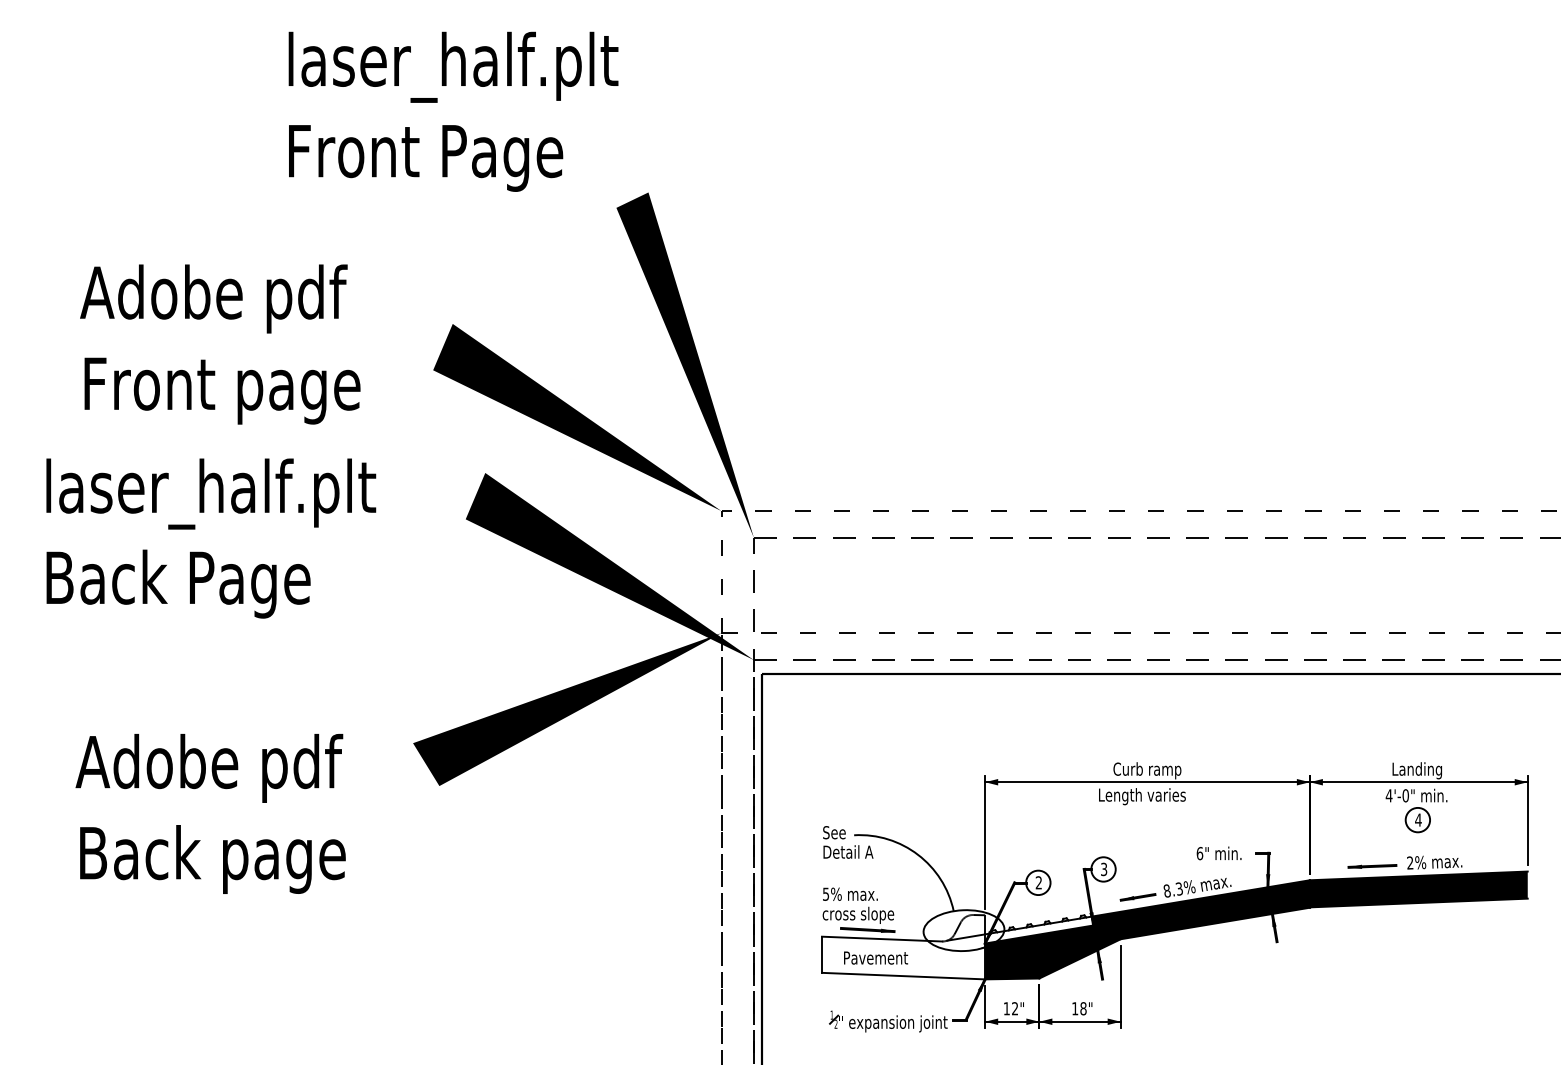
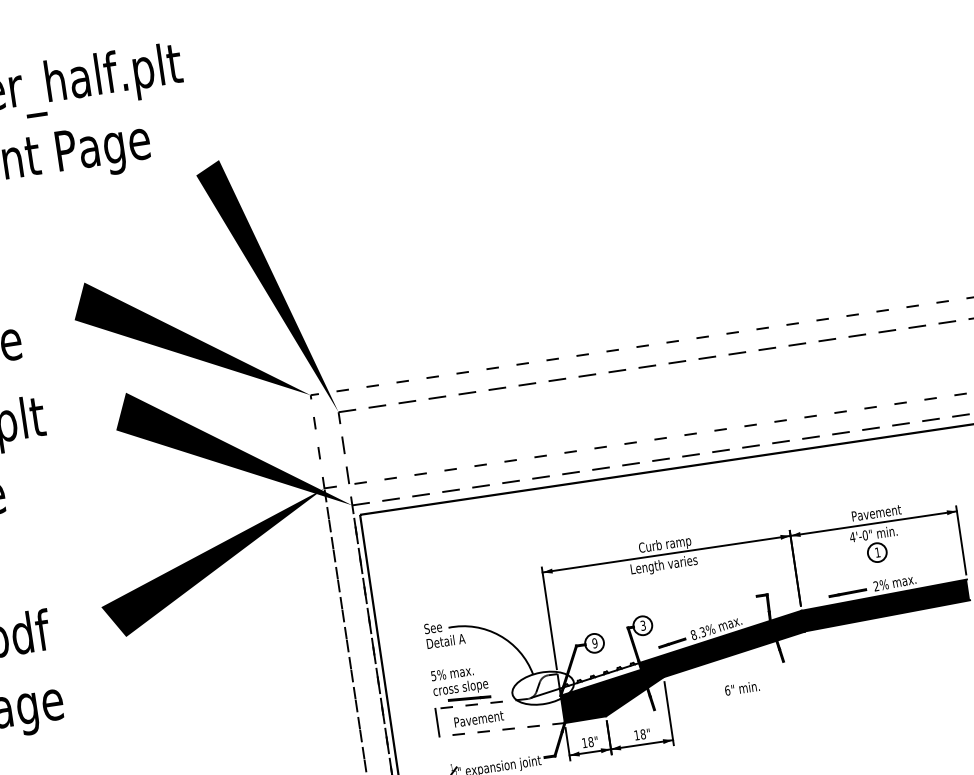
text: (1424, 770) -> (876, 514), Landing -> Pavement
text: (1418, 819) -> (877, 552), 4 -> 1
text: (1218, 853) -> (741, 688), moved
text: (1038, 882) -> (594, 643), 2 -> 9
line: (881, 939) -> (481, 704), solid -> dashed
line: (903, 976) -> (502, 730), solid -> dashed
text: (1015, 1008) -> (591, 741), 12" -> 18"

